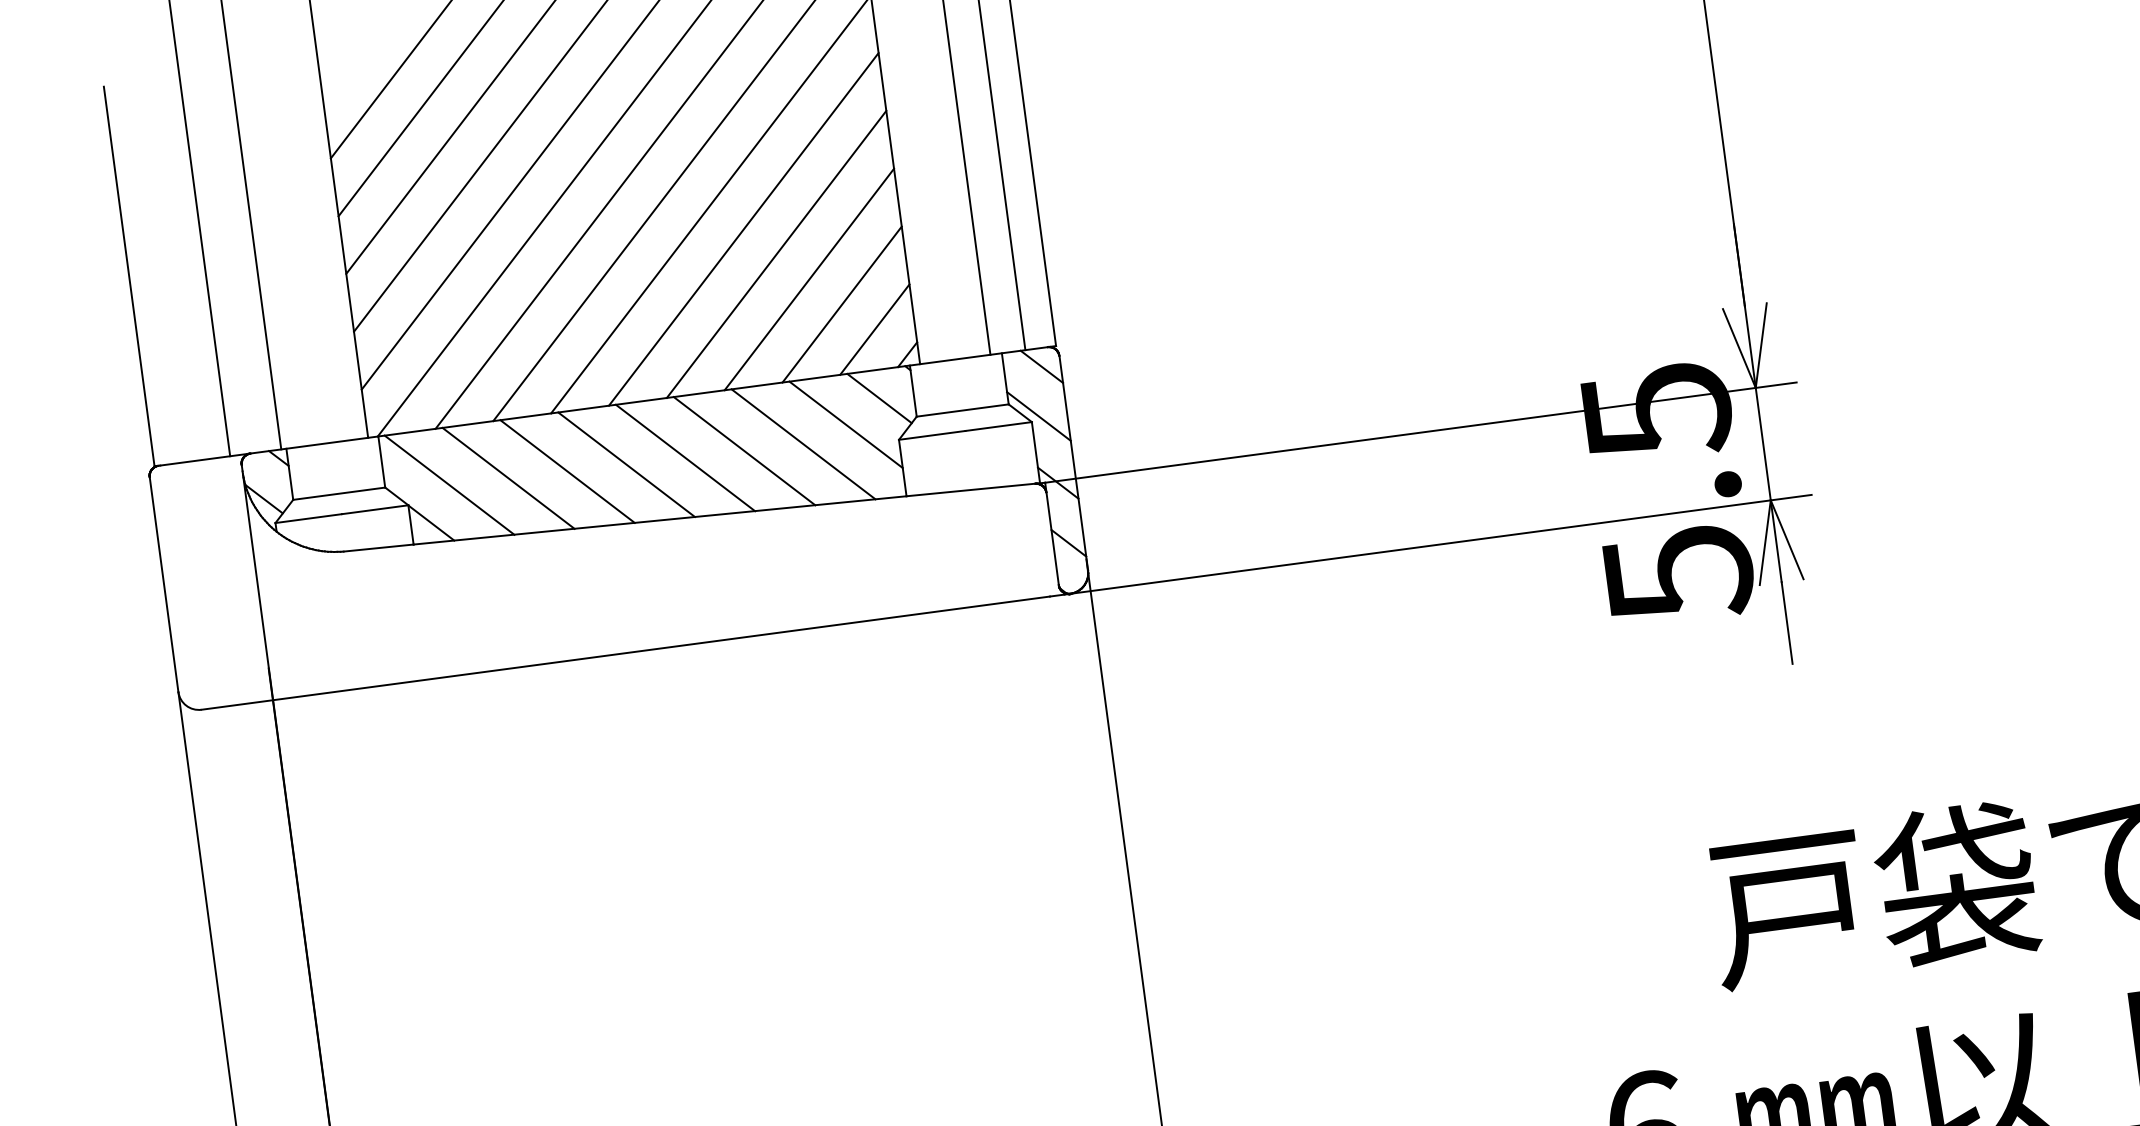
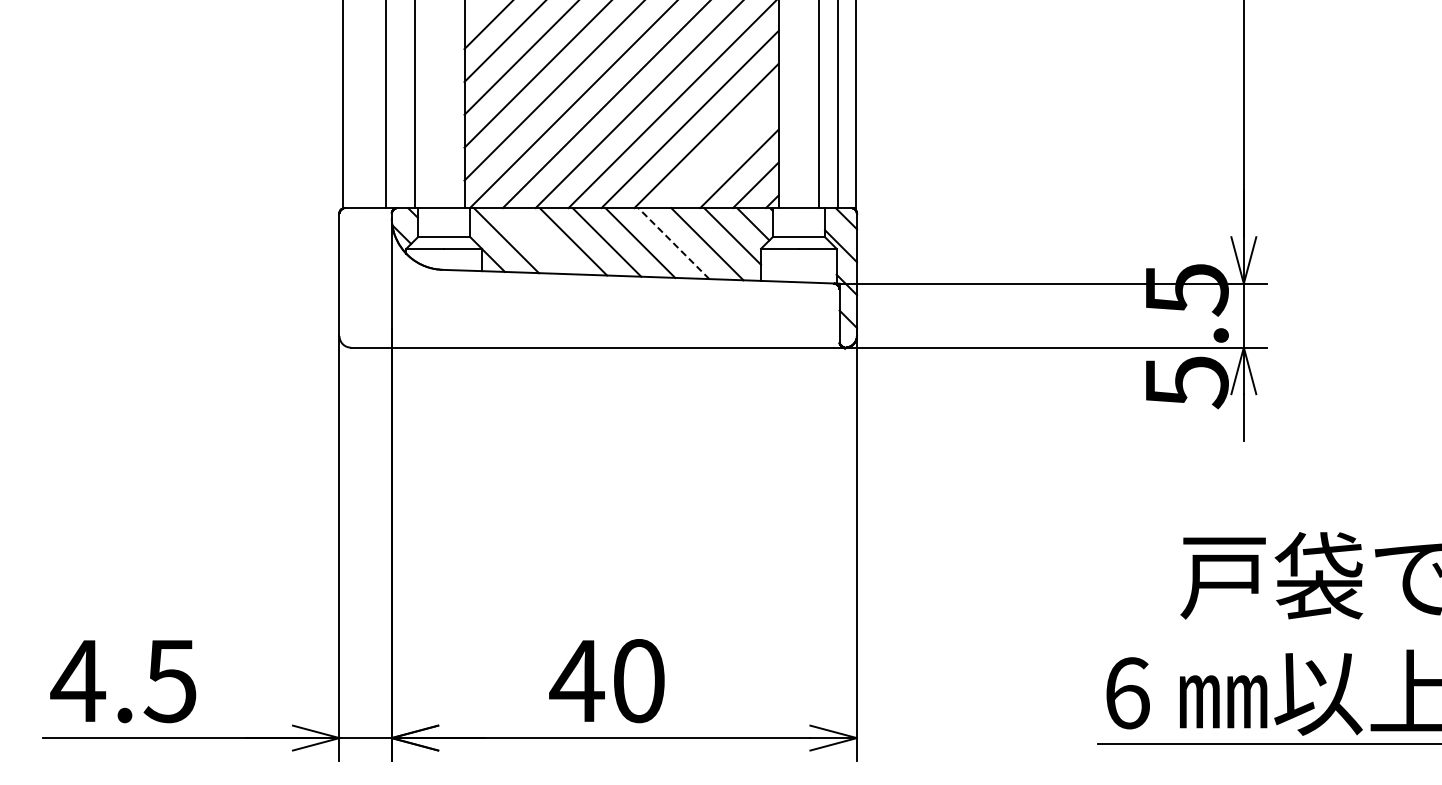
line: (808, 279) -> (722, 152), removed
line: (743, 451) -> (673, 243), solid -> dashed
line: (507, 478) -> (539, 241), removed

